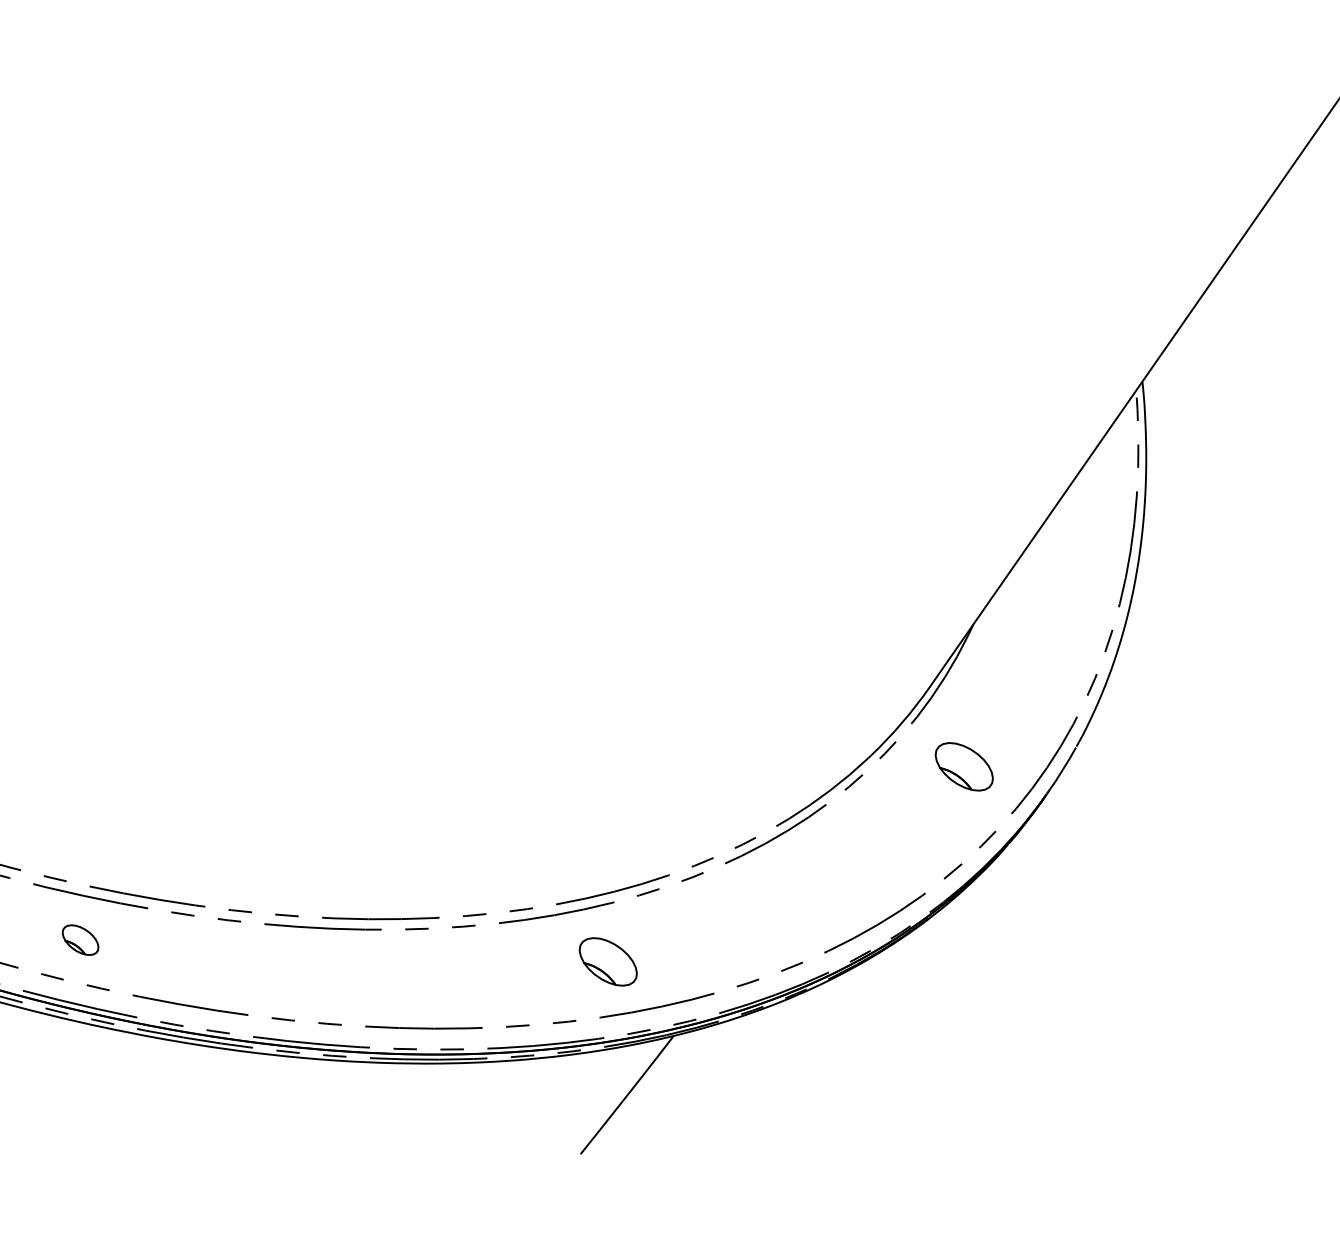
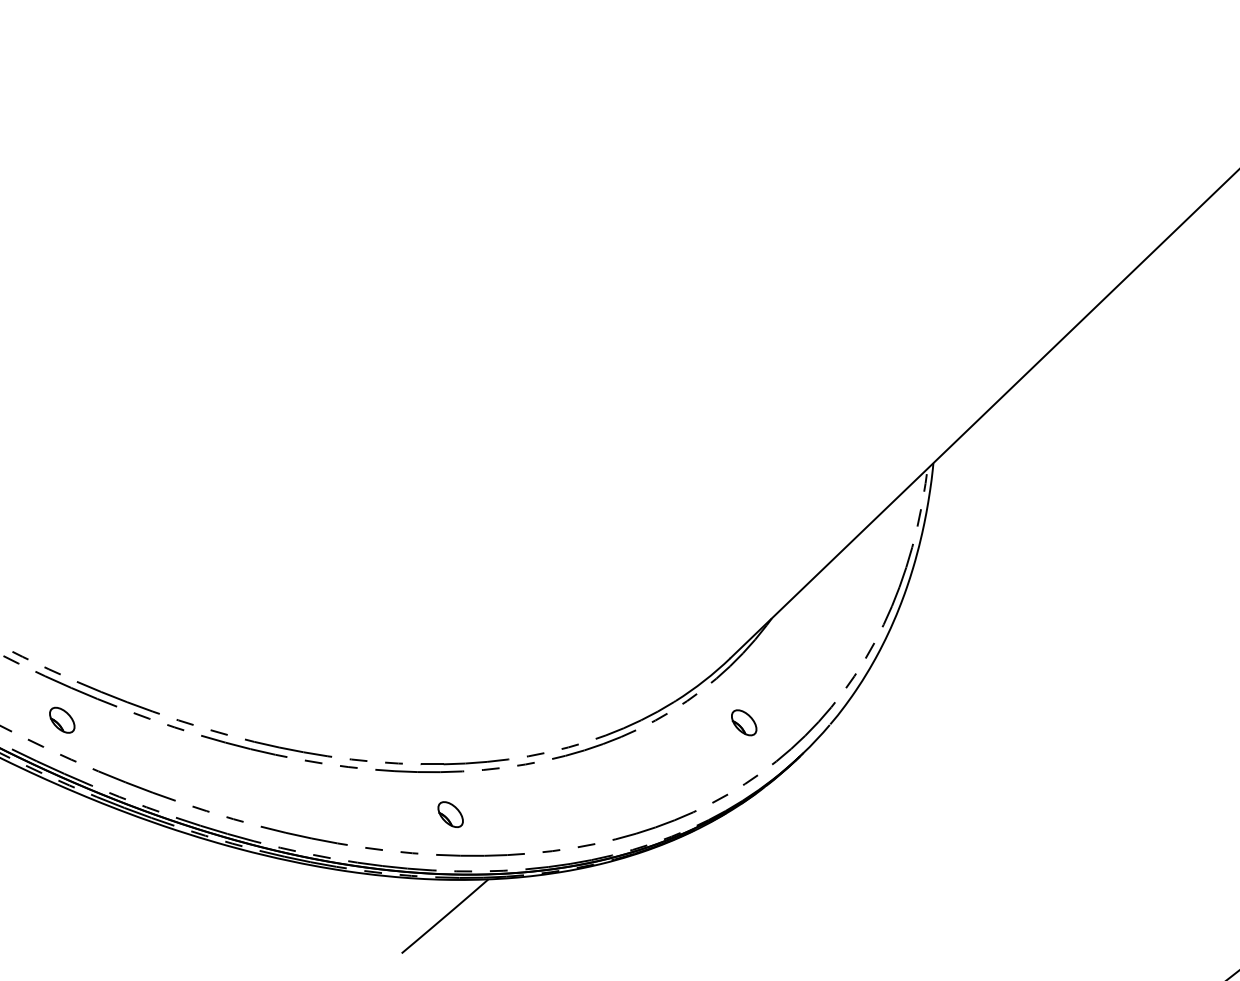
part: (964, 766) -> (744, 722), size x0.62
part: (607, 961) -> (450, 814), size x0.62

